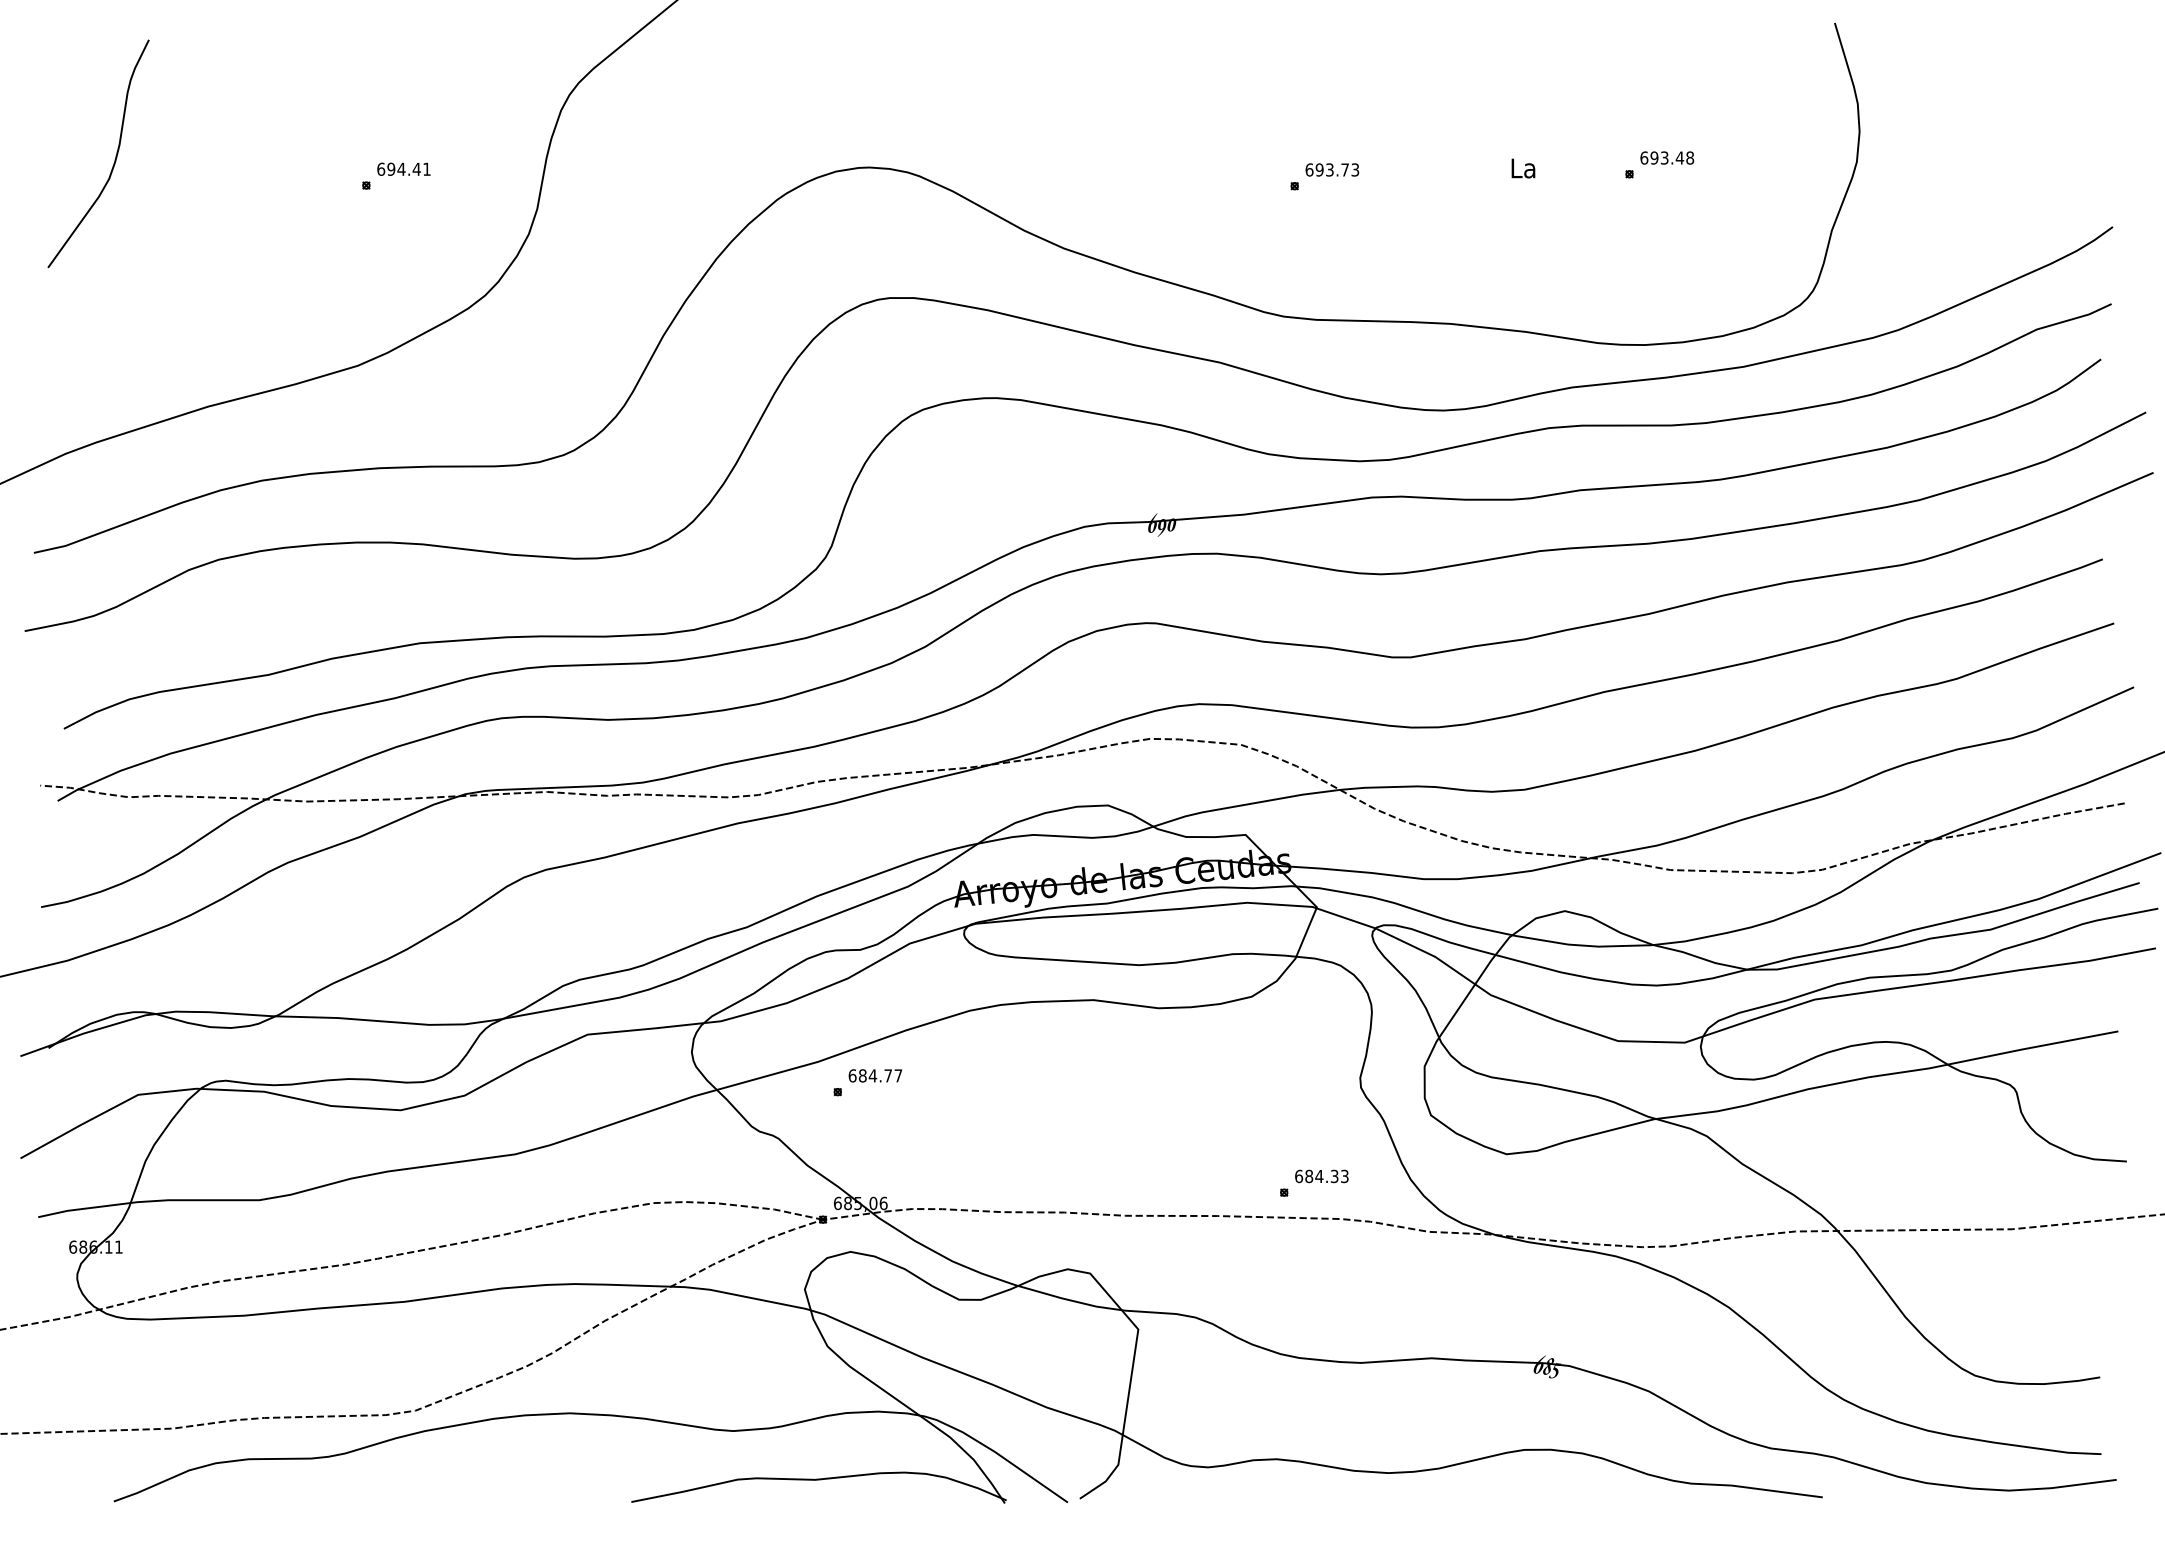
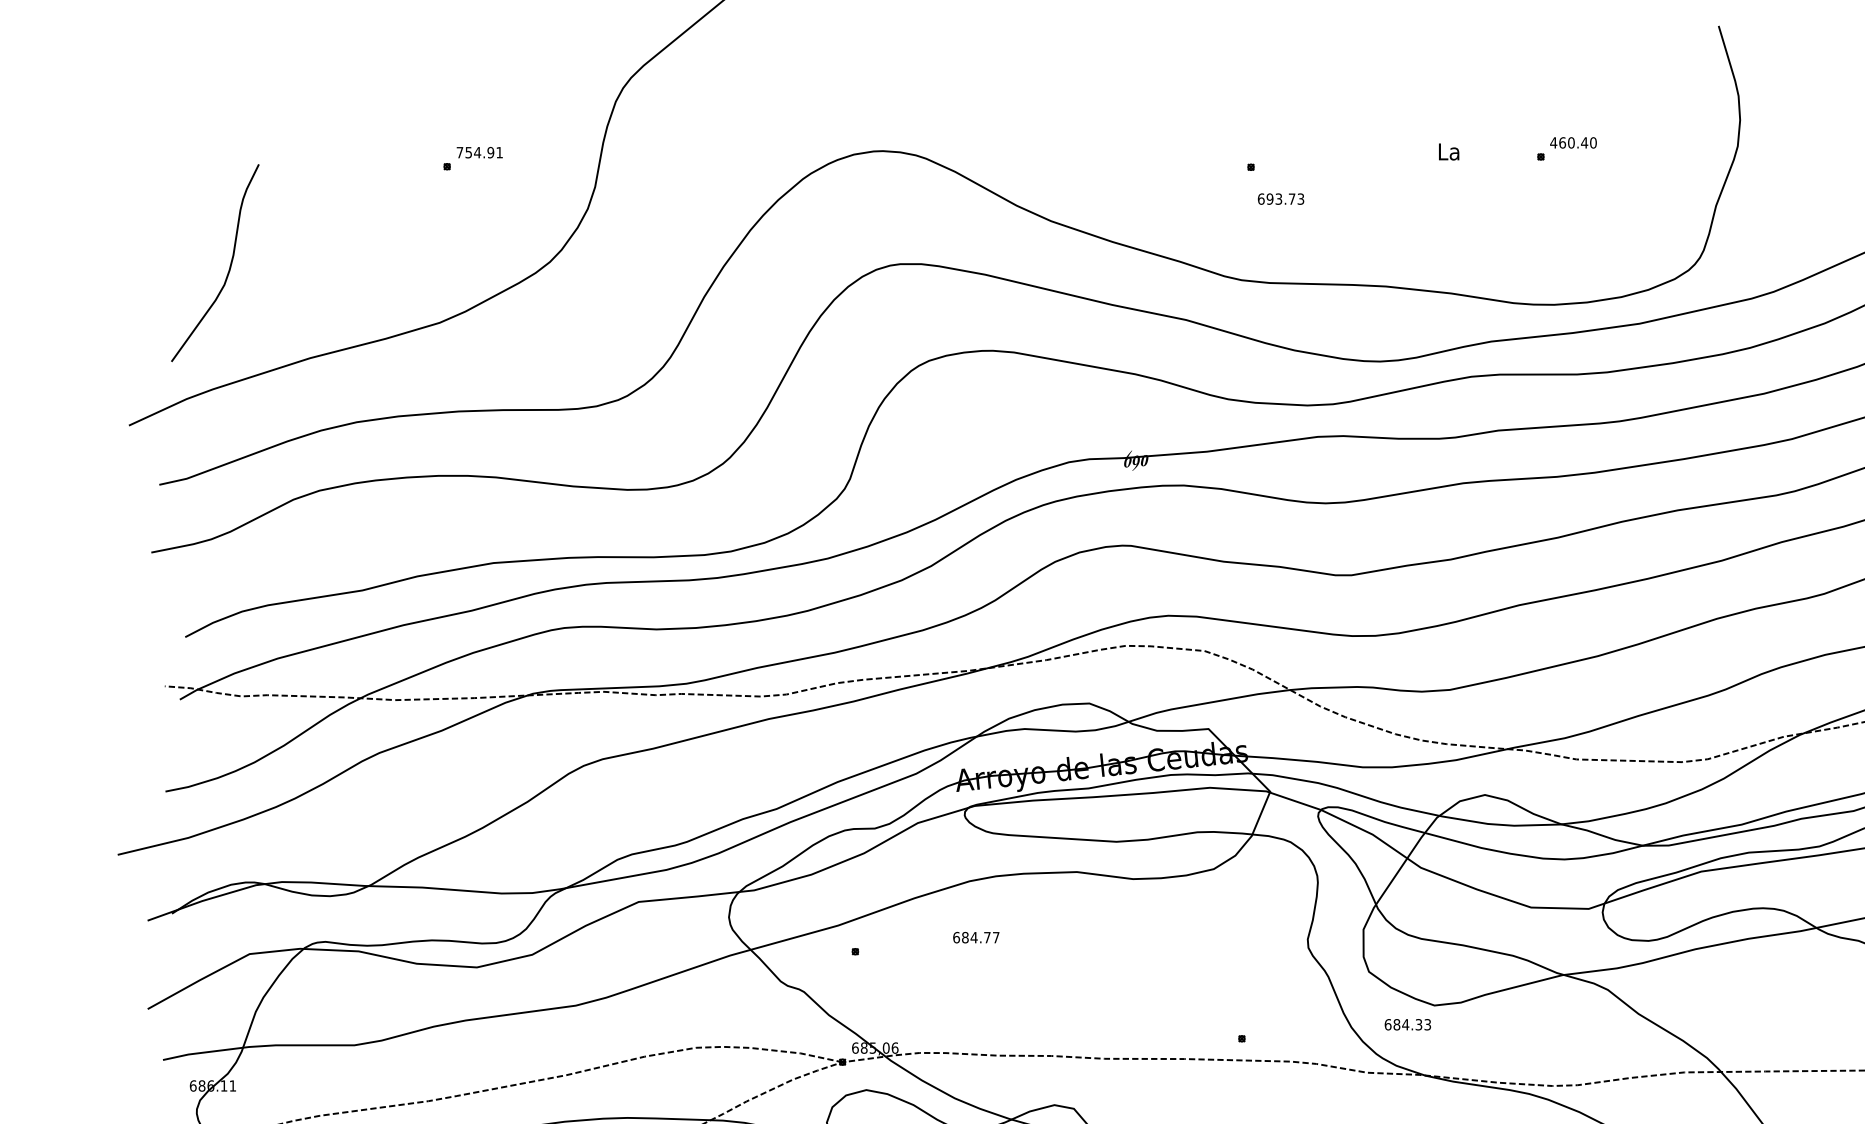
text: (1667, 157) -> (1573, 142), 693.48 -> 460.40
curve: (114, 159) -> (229, 267), moved
text: (398, 168) -> (474, 151), 694.41 -> 754.91
text: (1332, 169) -> (1281, 198), moved
text: (875, 1075) -> (976, 937), moved
text: (1321, 1176) -> (1407, 1024), moved

